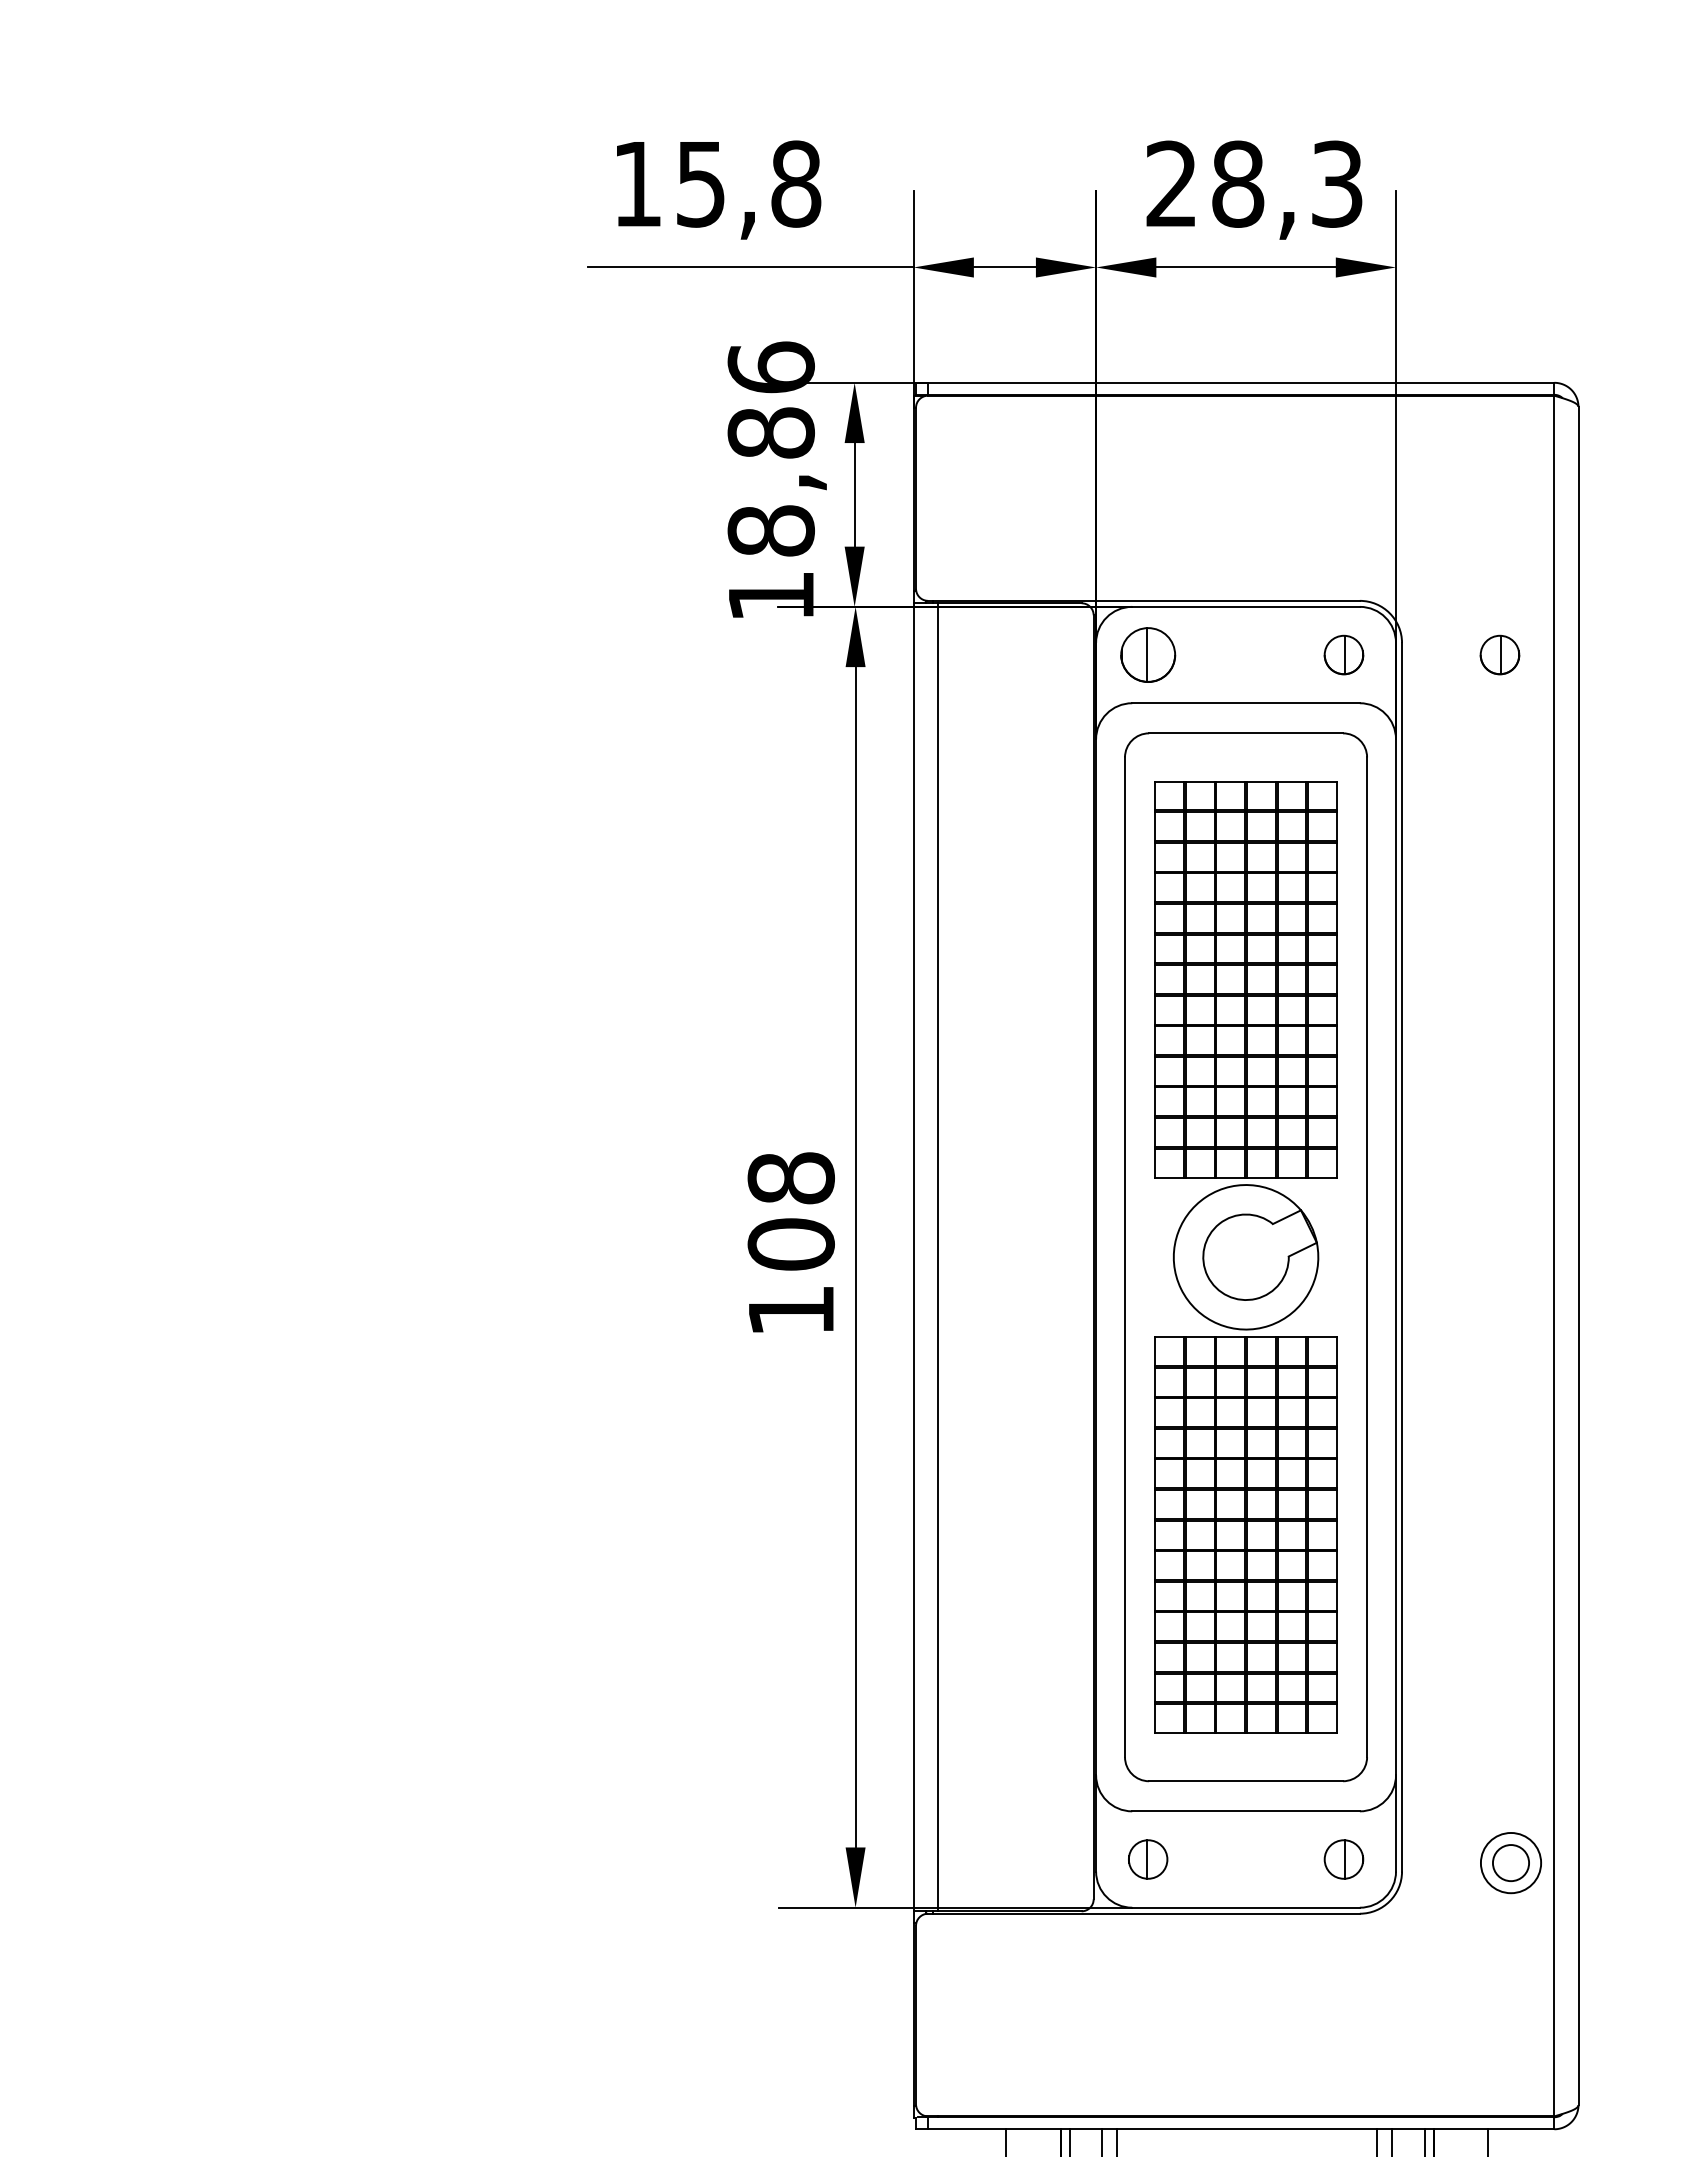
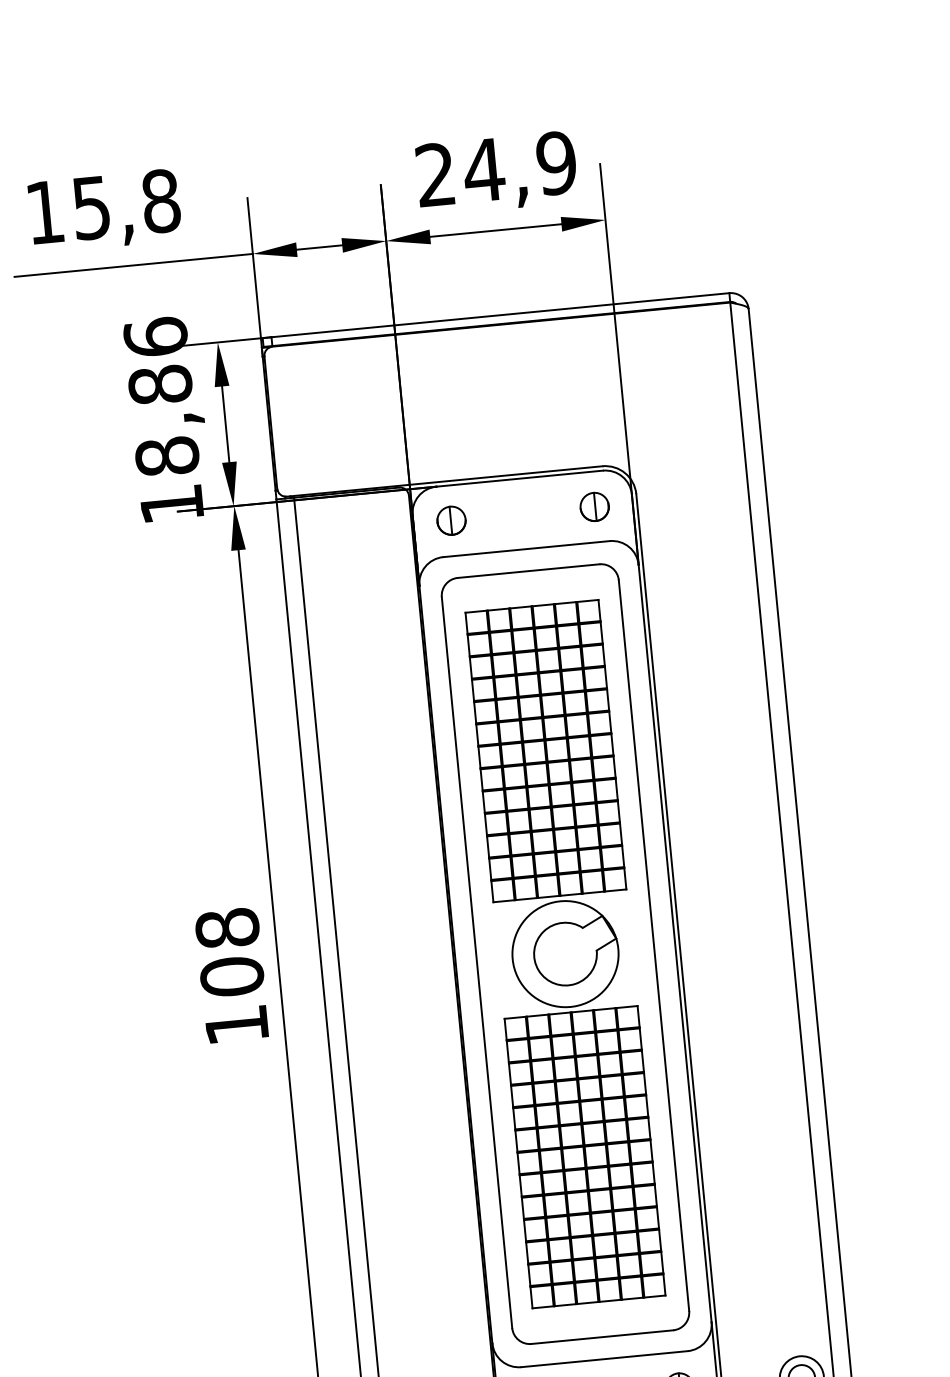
text: (1286, 183) -> (519, 166), 28,3 -> 24,9
part: (1147, 654) -> (451, 520), size x0.71
part: (1499, 654) -> (708, 495), removed

